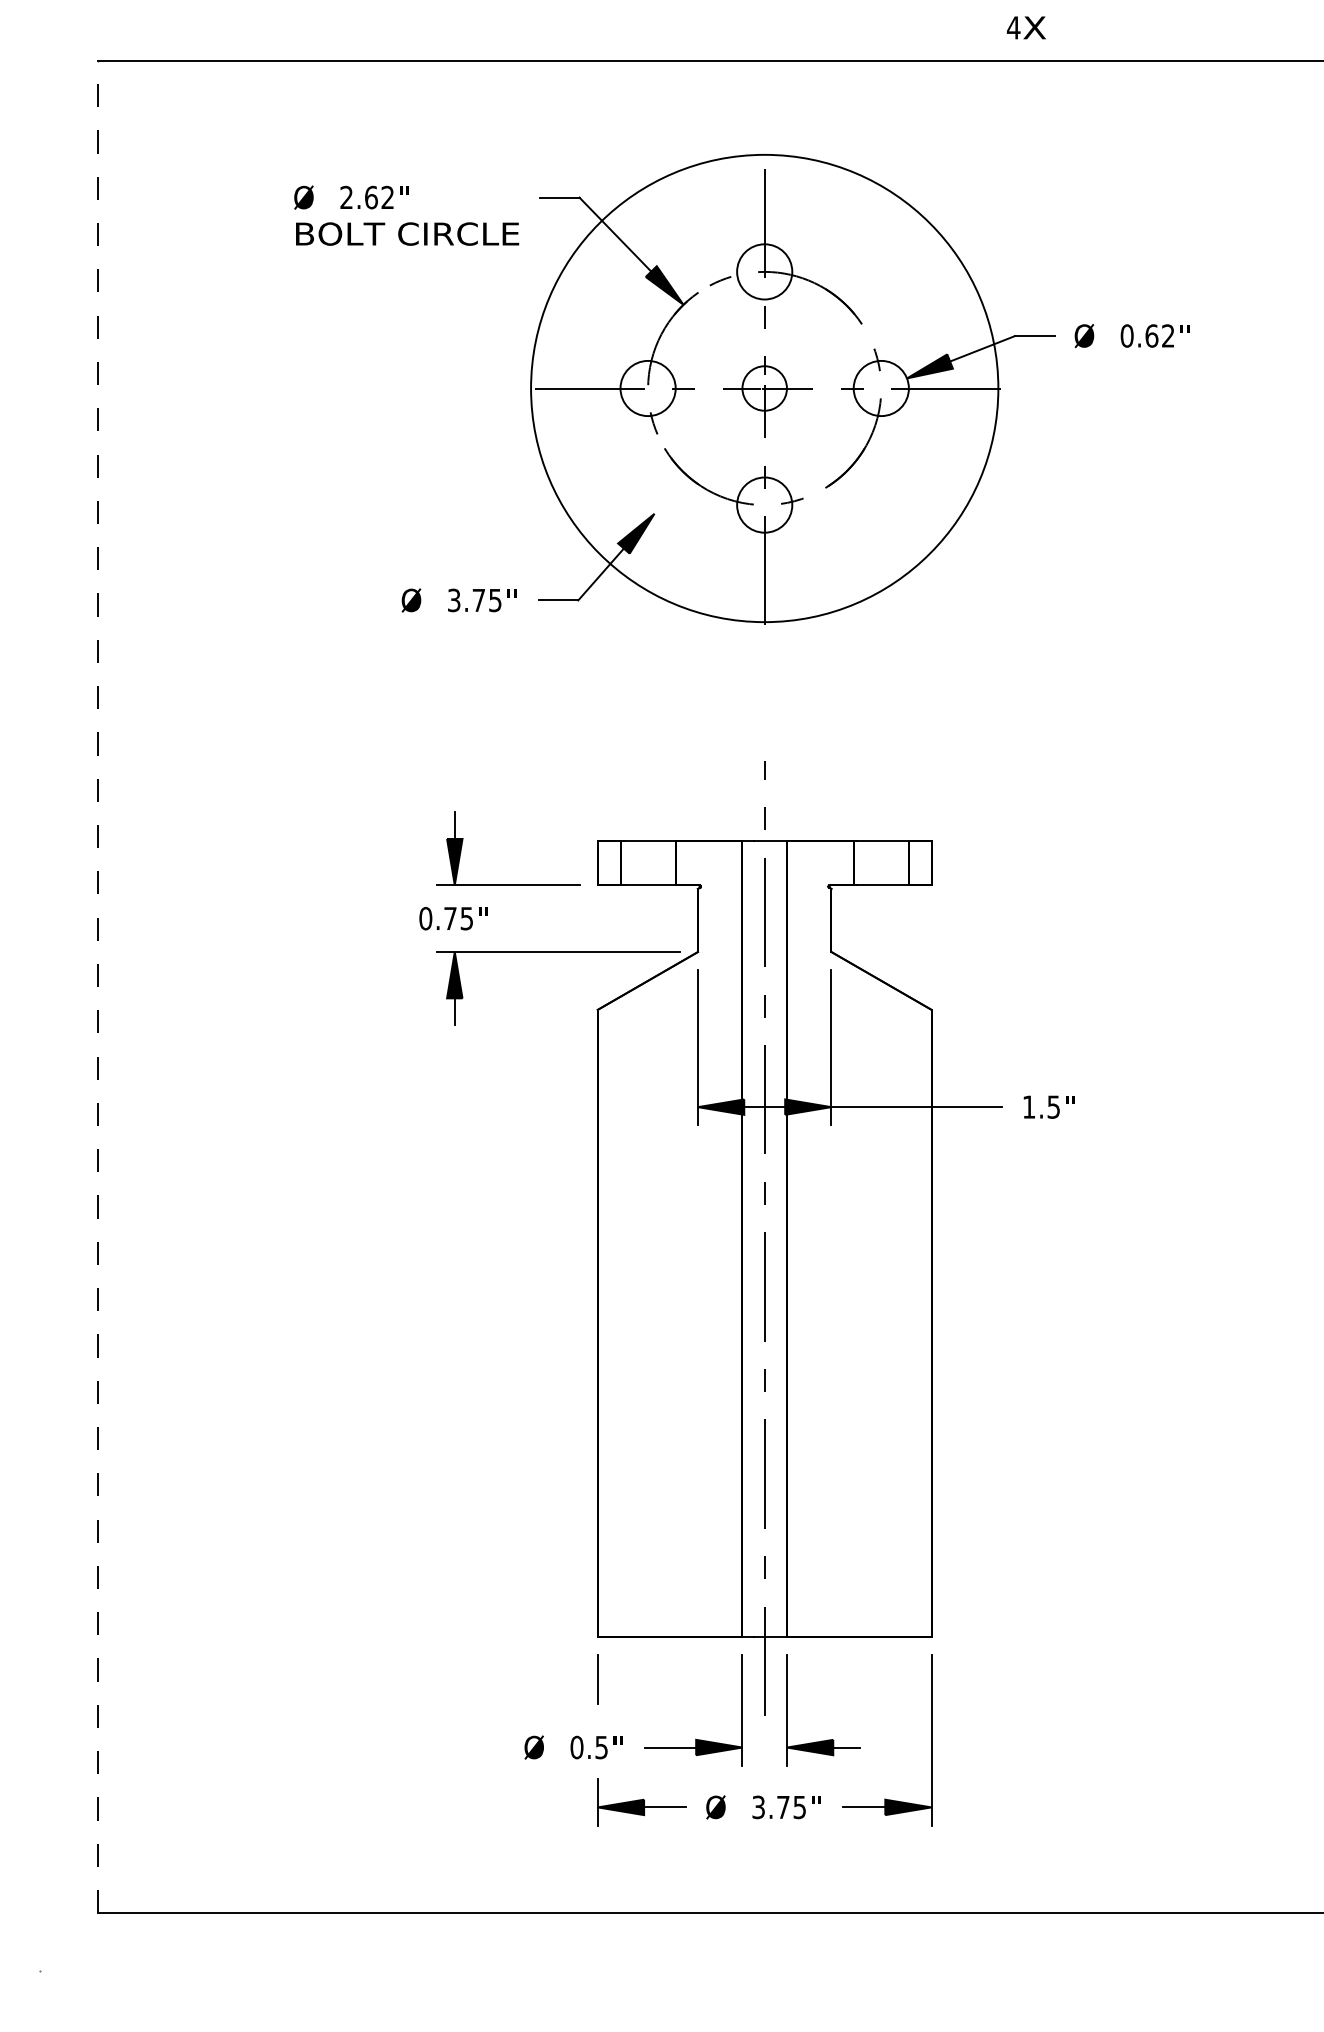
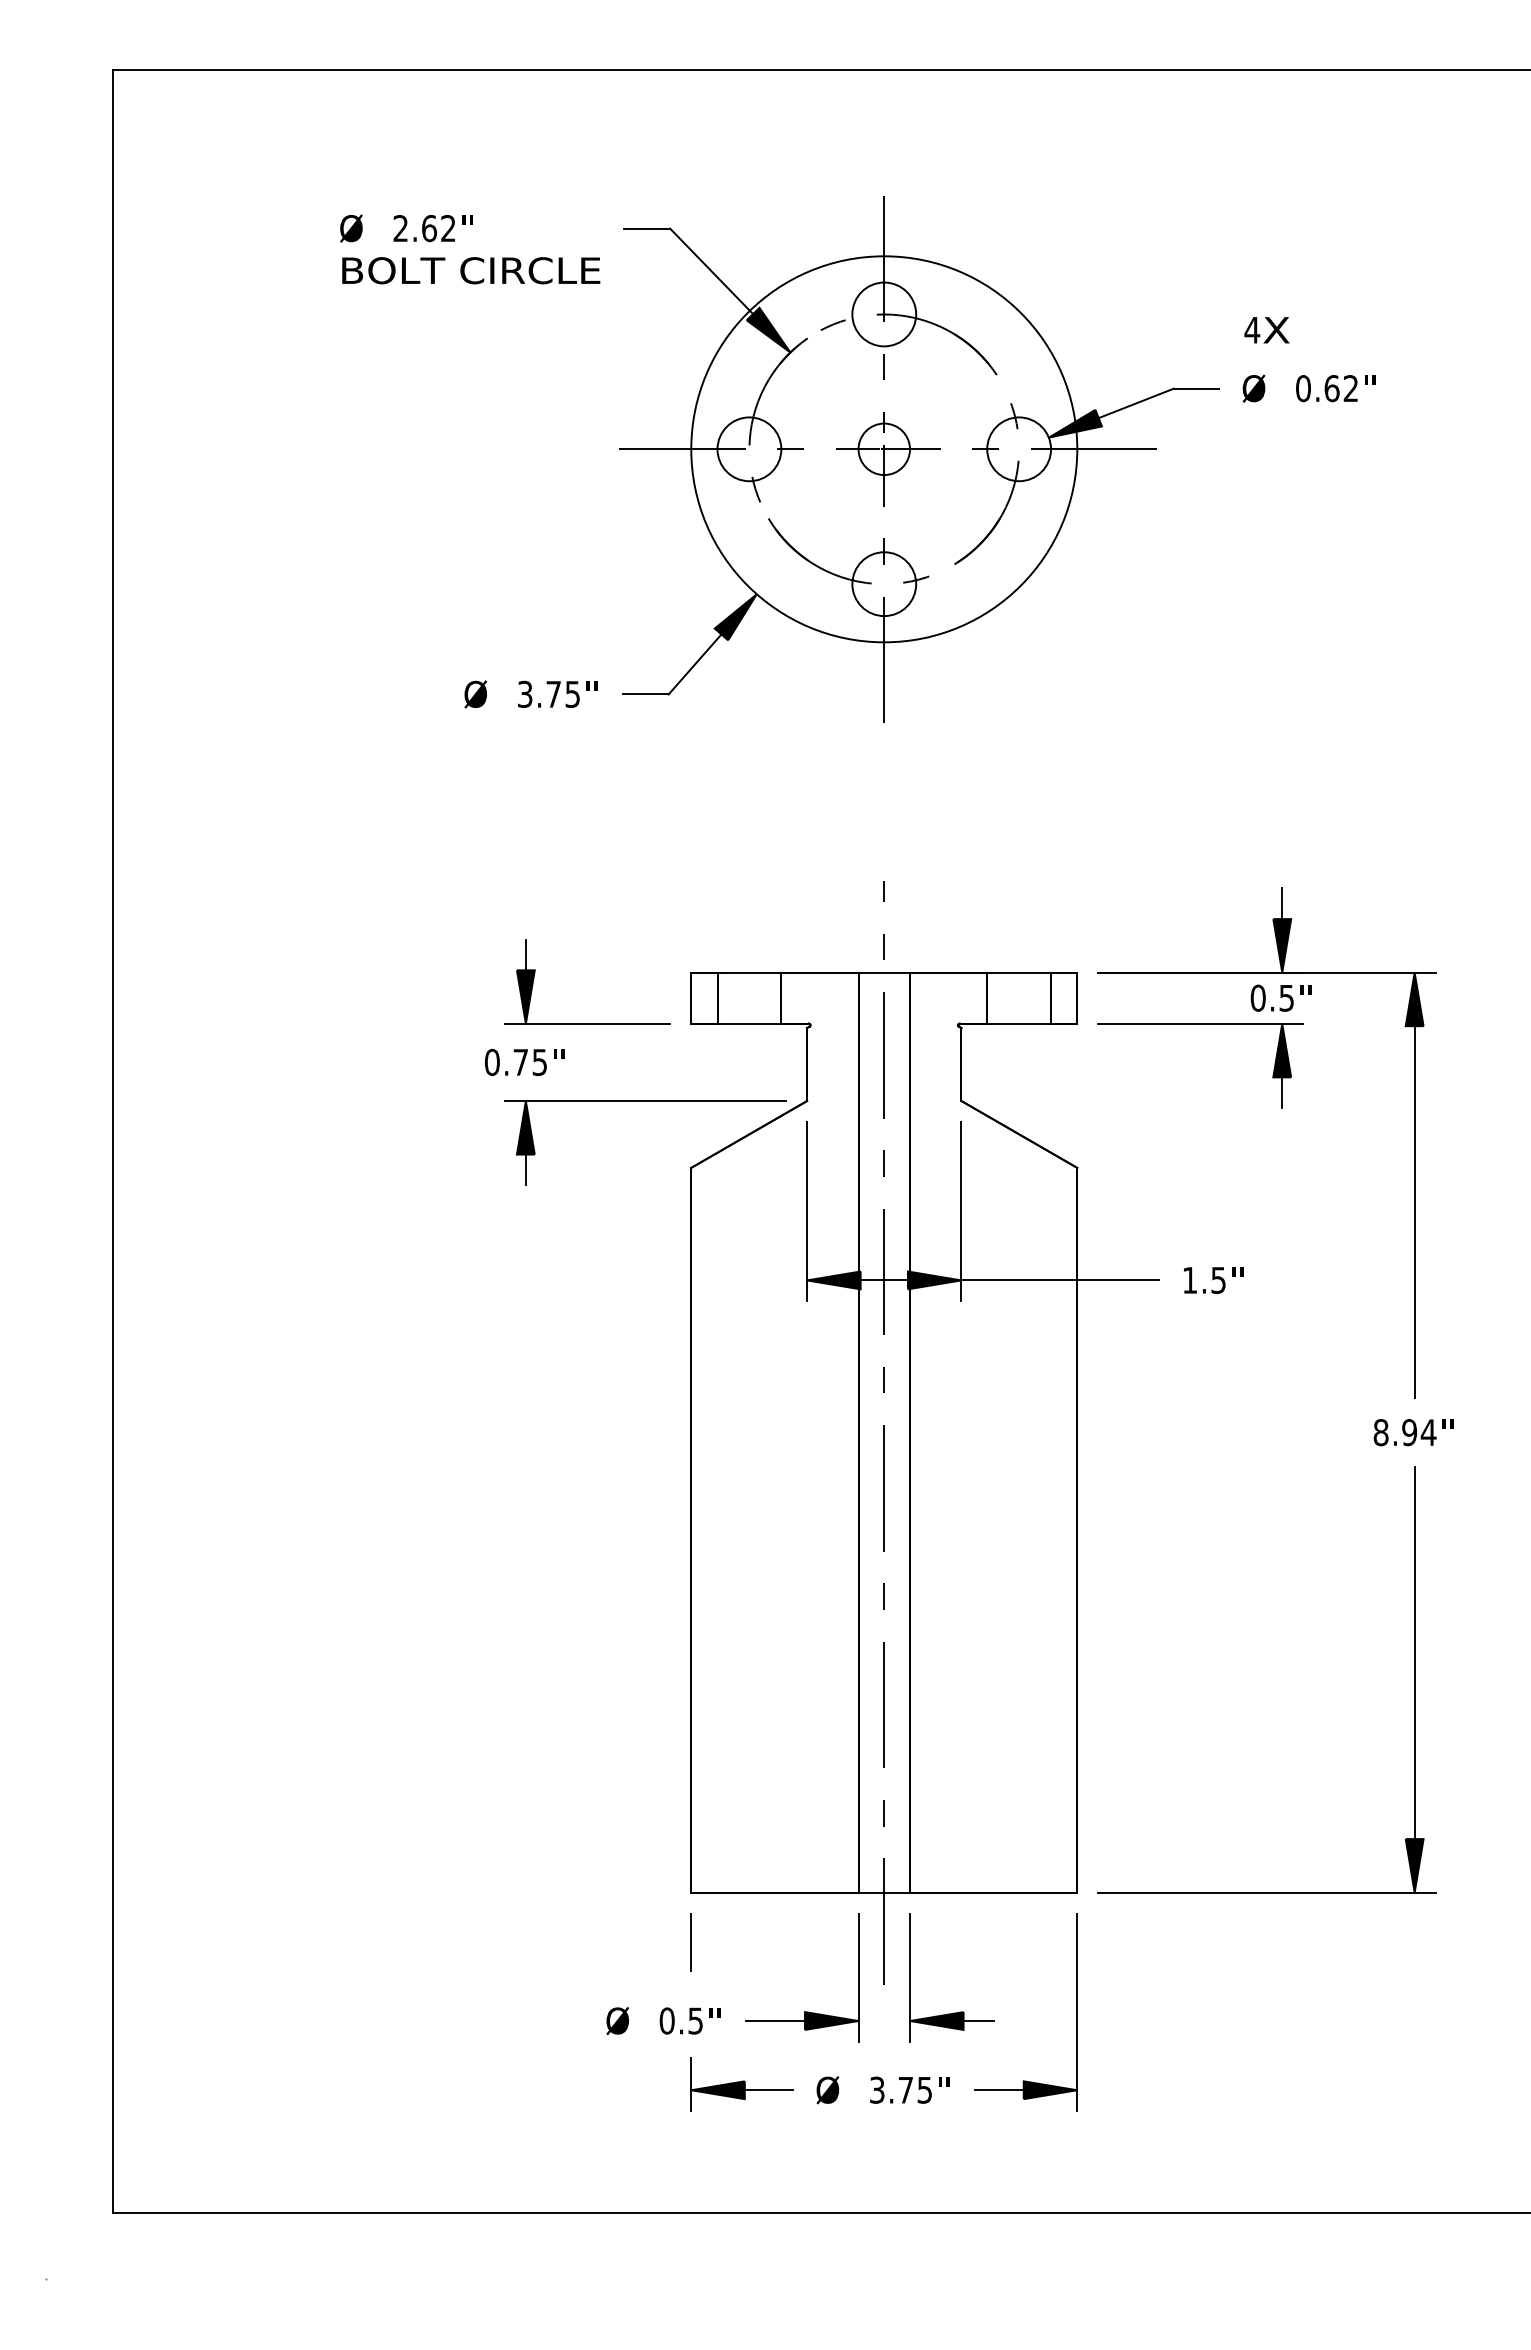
text: (1026, 28) -> (1266, 330), moved
circle: (764, 388) -> (884, 449), size x0.71
line: (97, 987) -> (112, 1141), dashed -> solid
part: (1188, 1230) -> (1374, 1423), added

